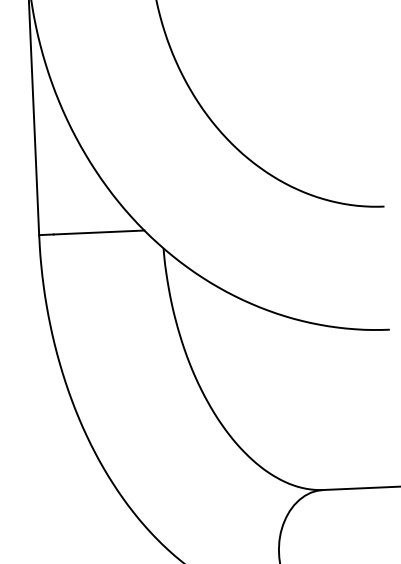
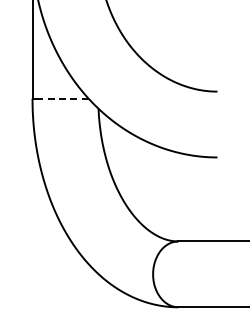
line: (98, 231) -> (64, 98), solid -> dashed

